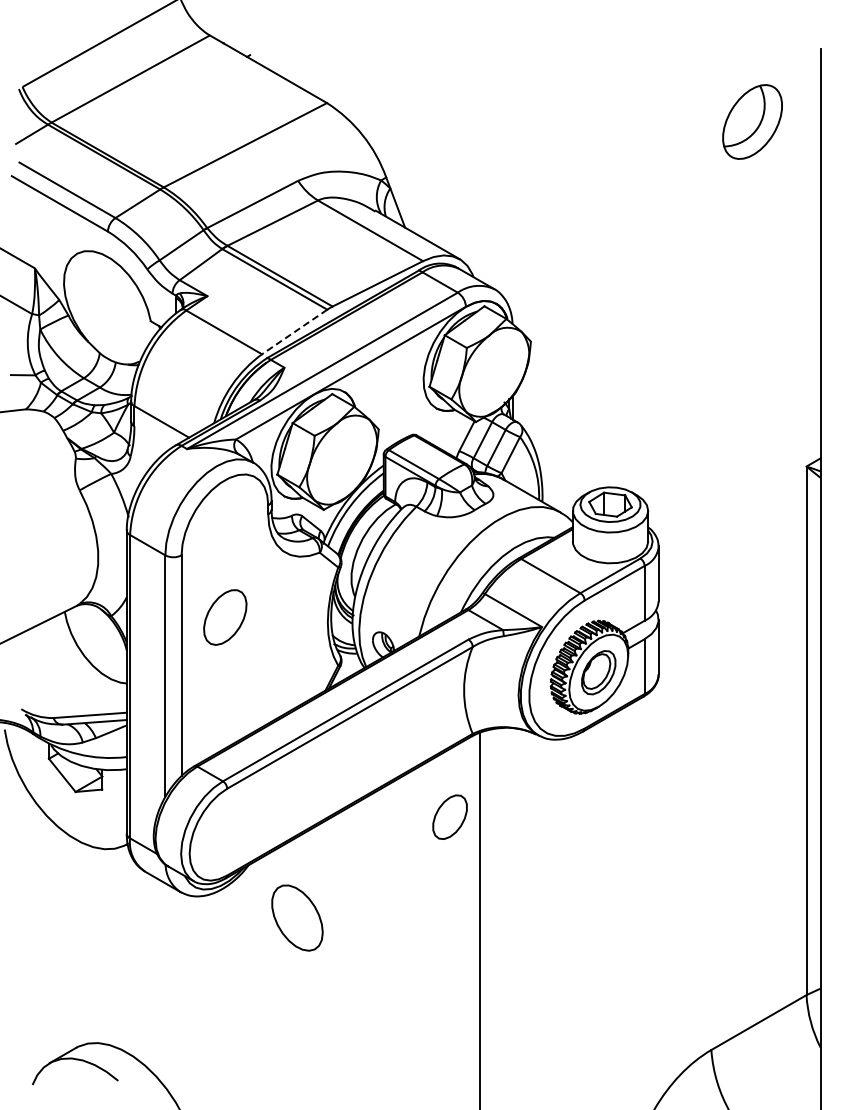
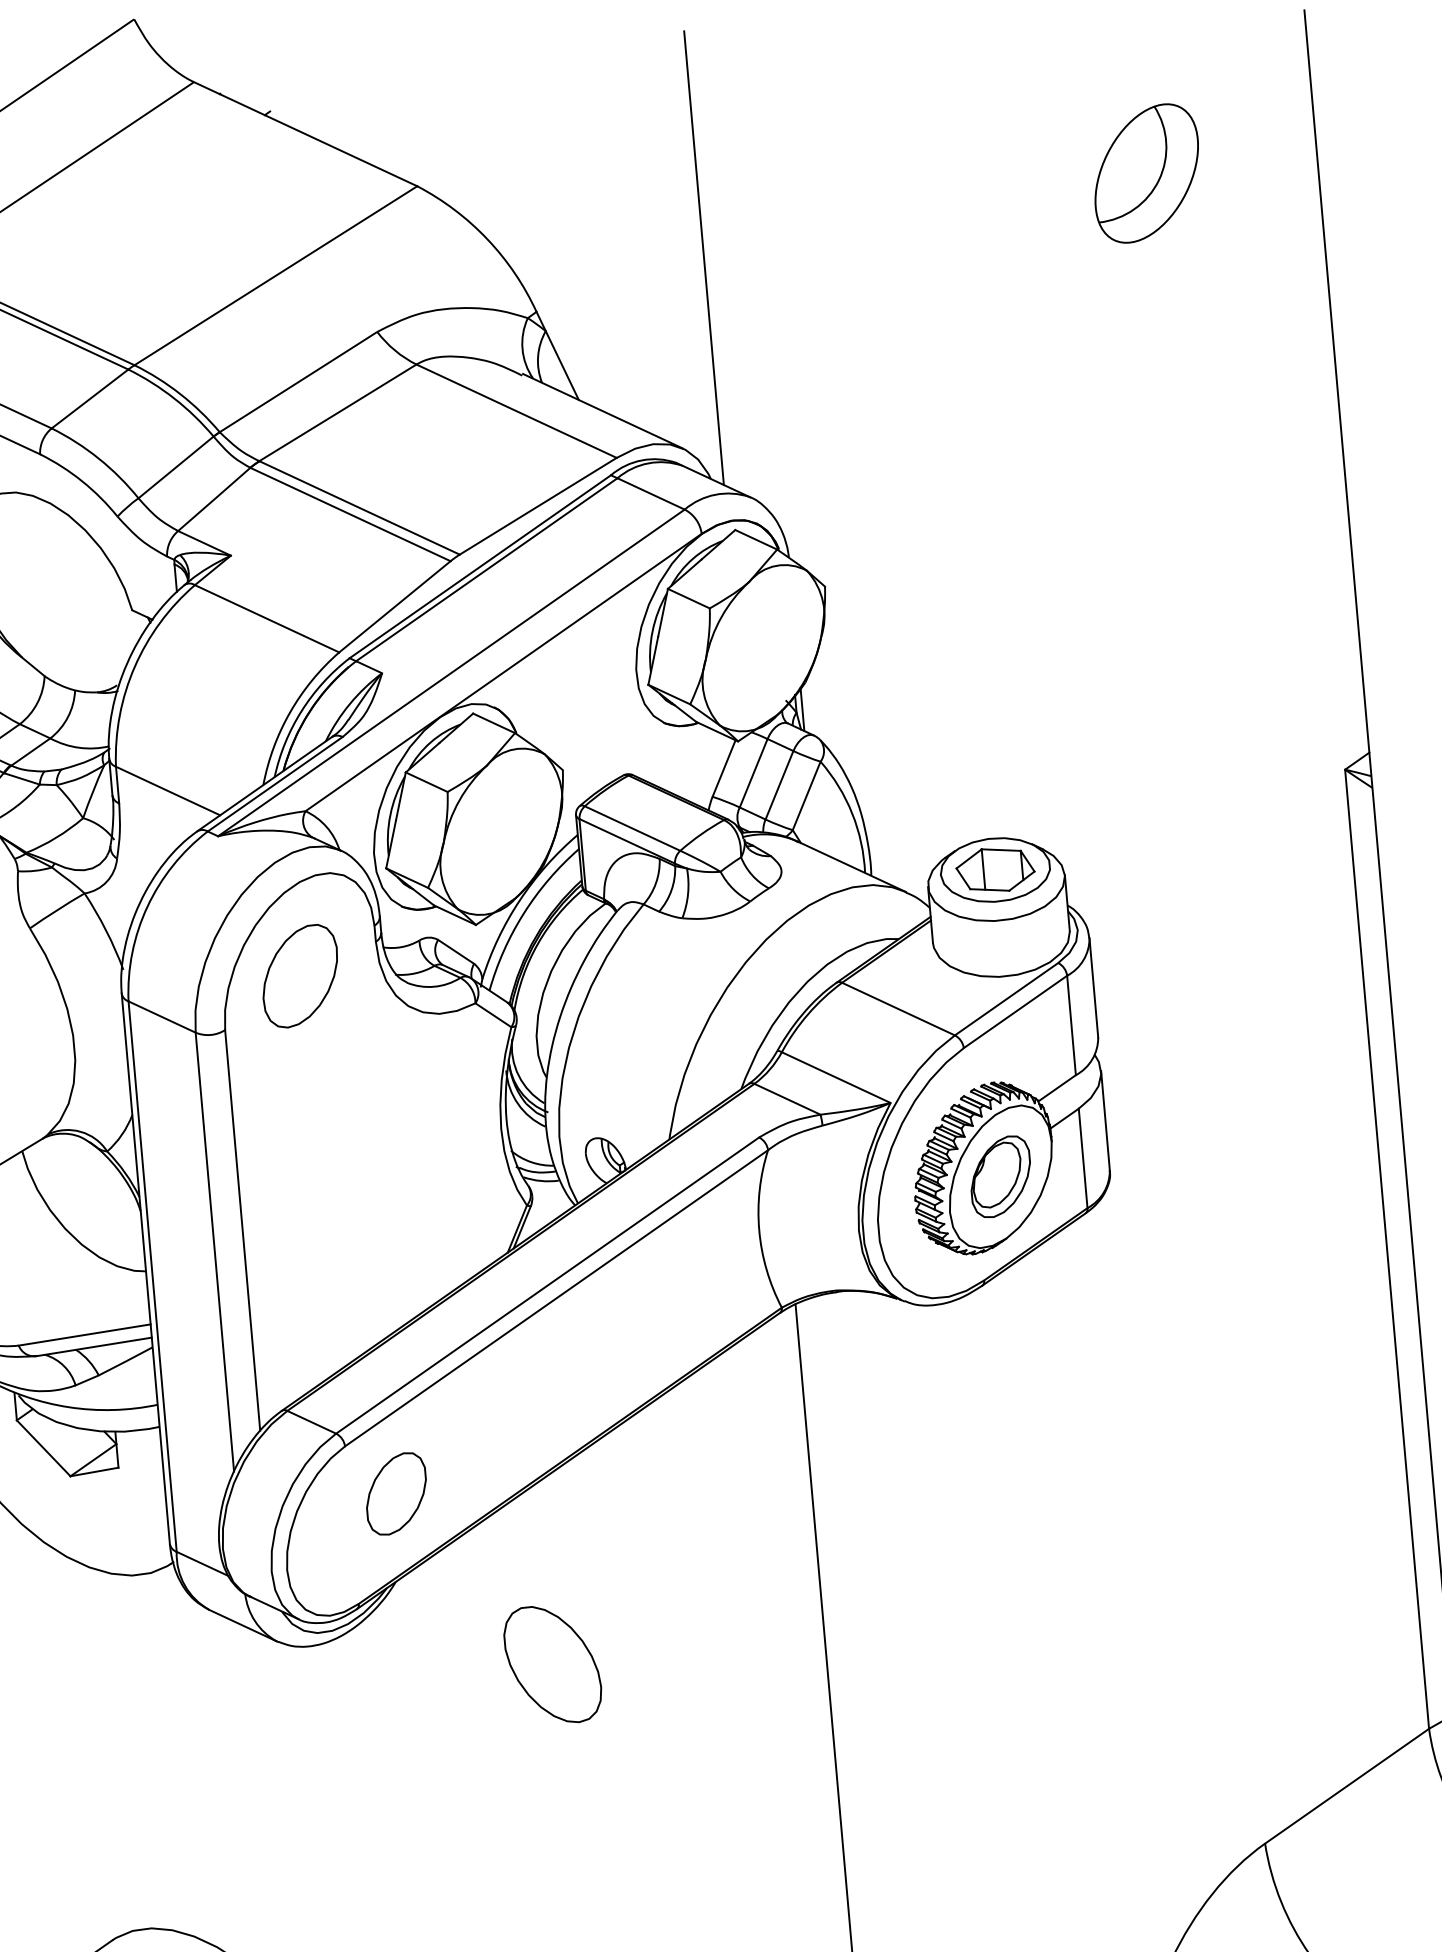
part: (752, 121) -> (1146, 172), moved
line: (480, 156) -> (704, 258), added
line: (294, 332) -> (394, 607), dashed -> solid
part: (225, 617) -> (300, 976), moved
part: (449, 816) -> (395, 1492), moved
part: (297, 917) -> (552, 1663), moved

